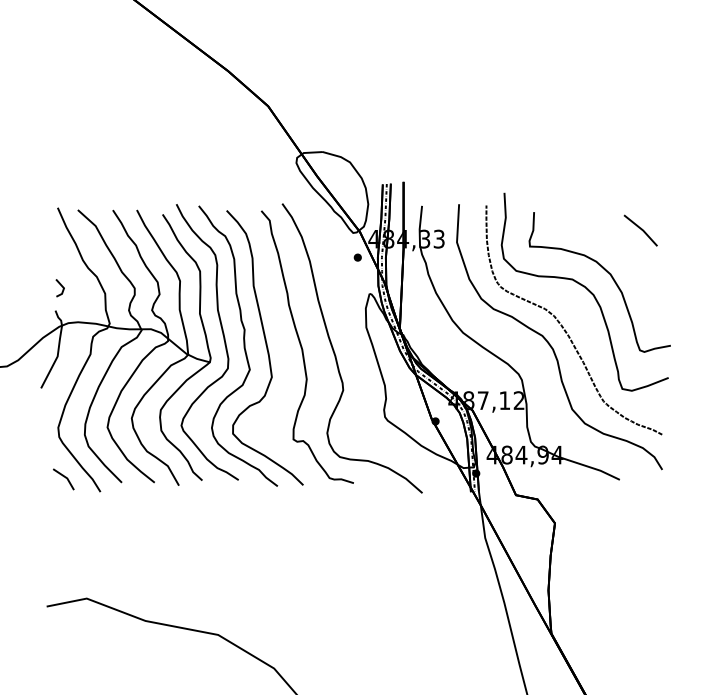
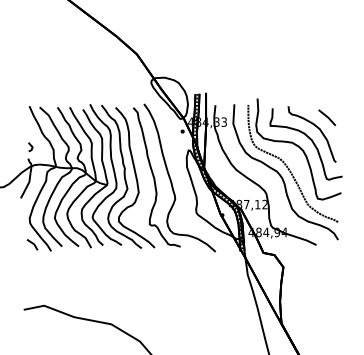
curve: (621, 251) -> (317, 128), added

